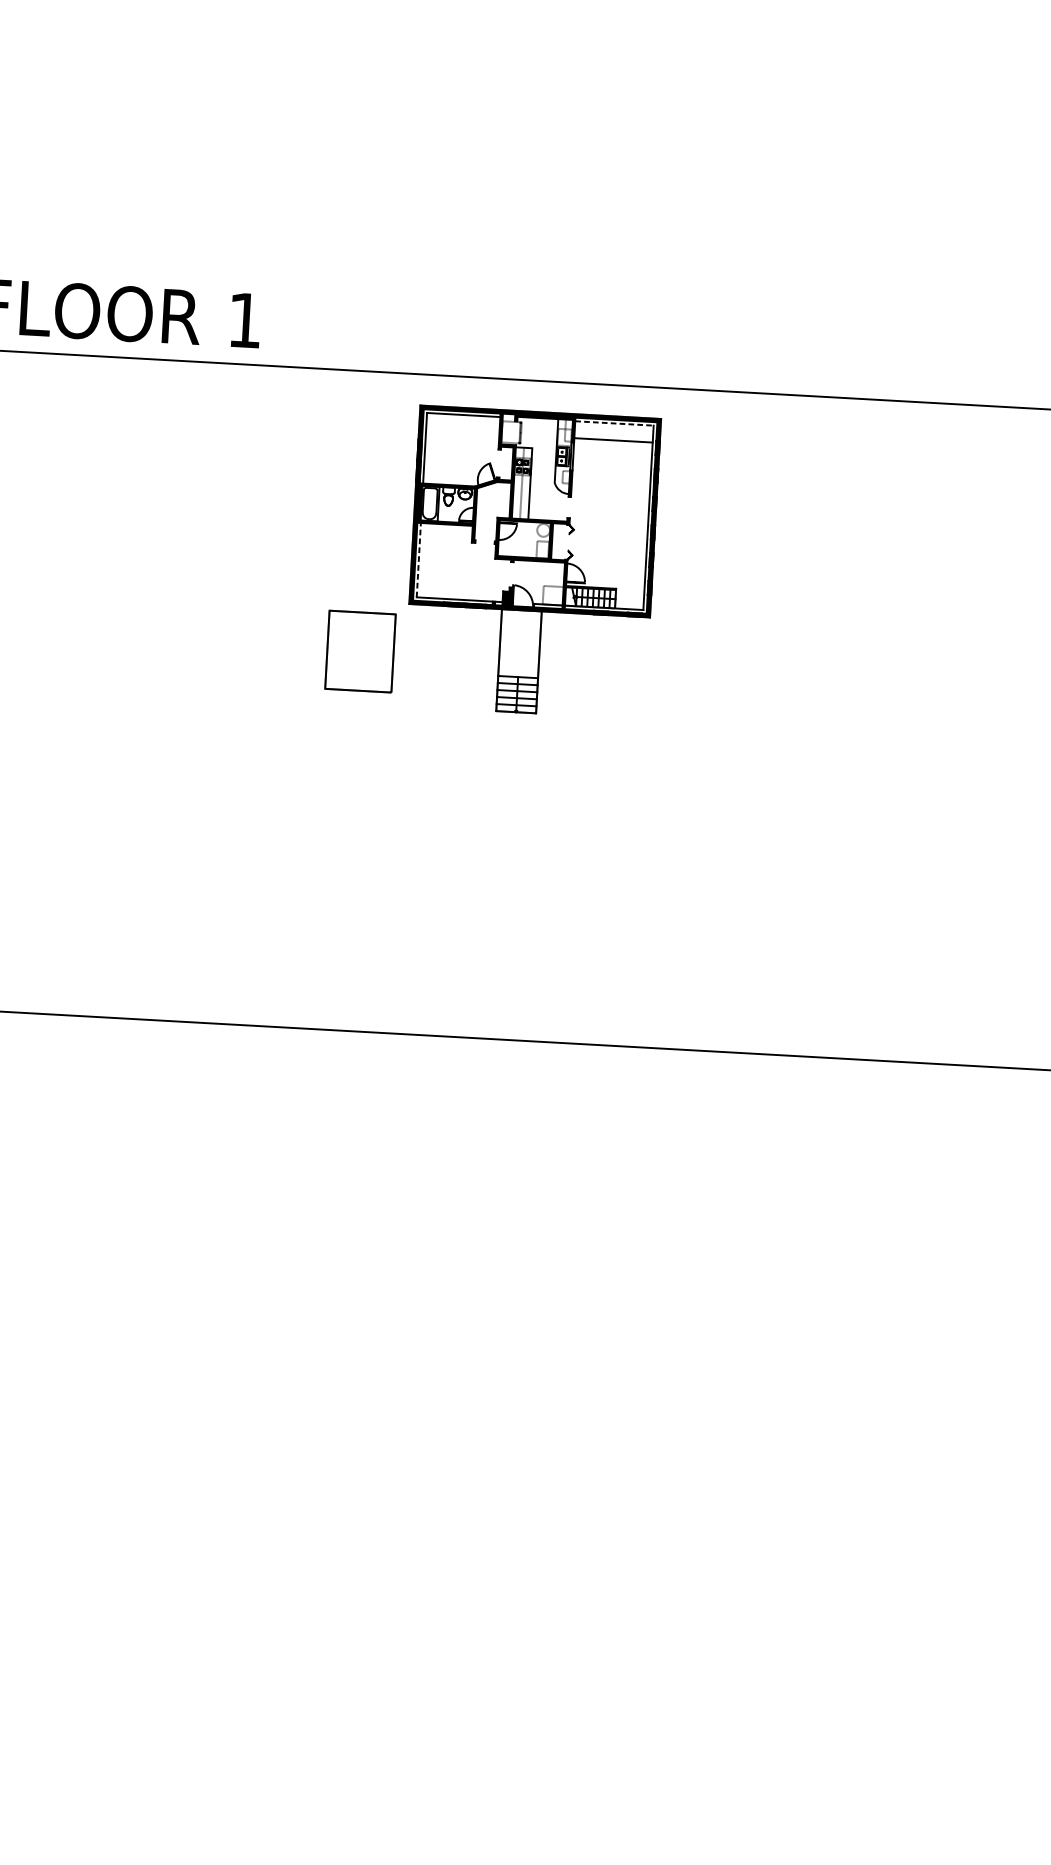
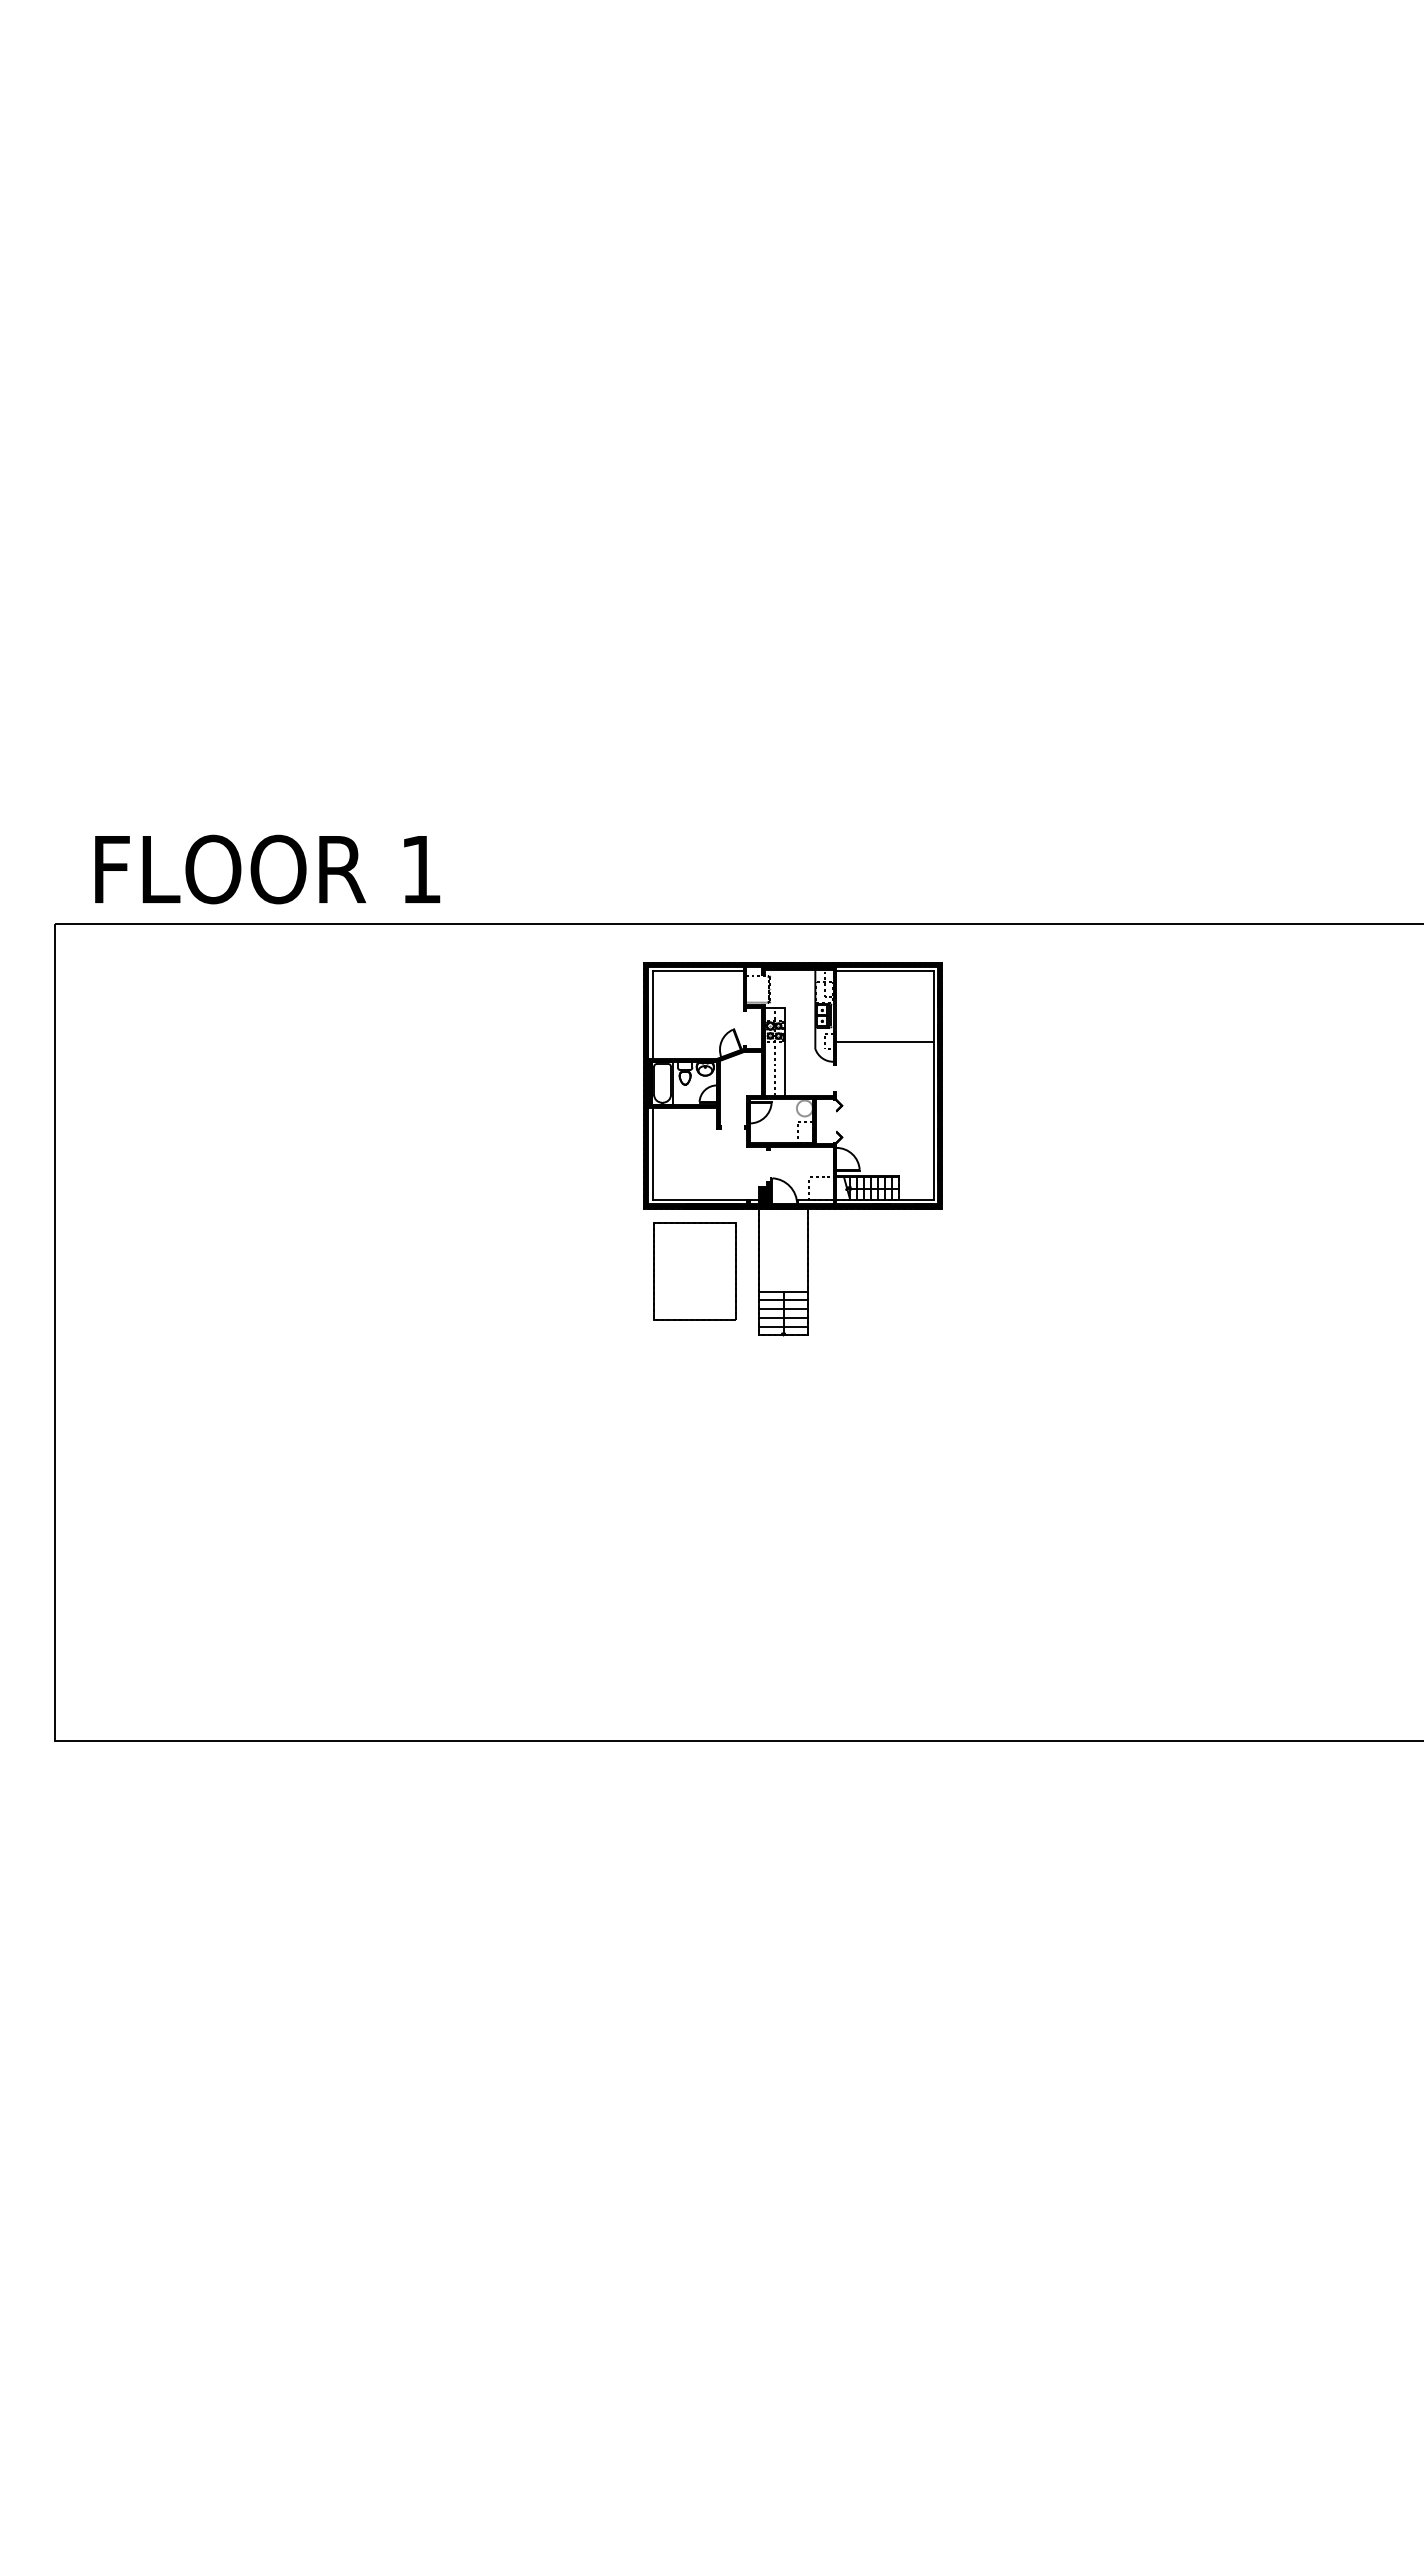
line: (614, 423) -> (885, 971), dashed -> solid
line: (613, 440) -> (884, 1042), moved
line: (418, 559) -> (652, 1153), dashed -> solid
part: (360, 651) -> (694, 1271), moved

